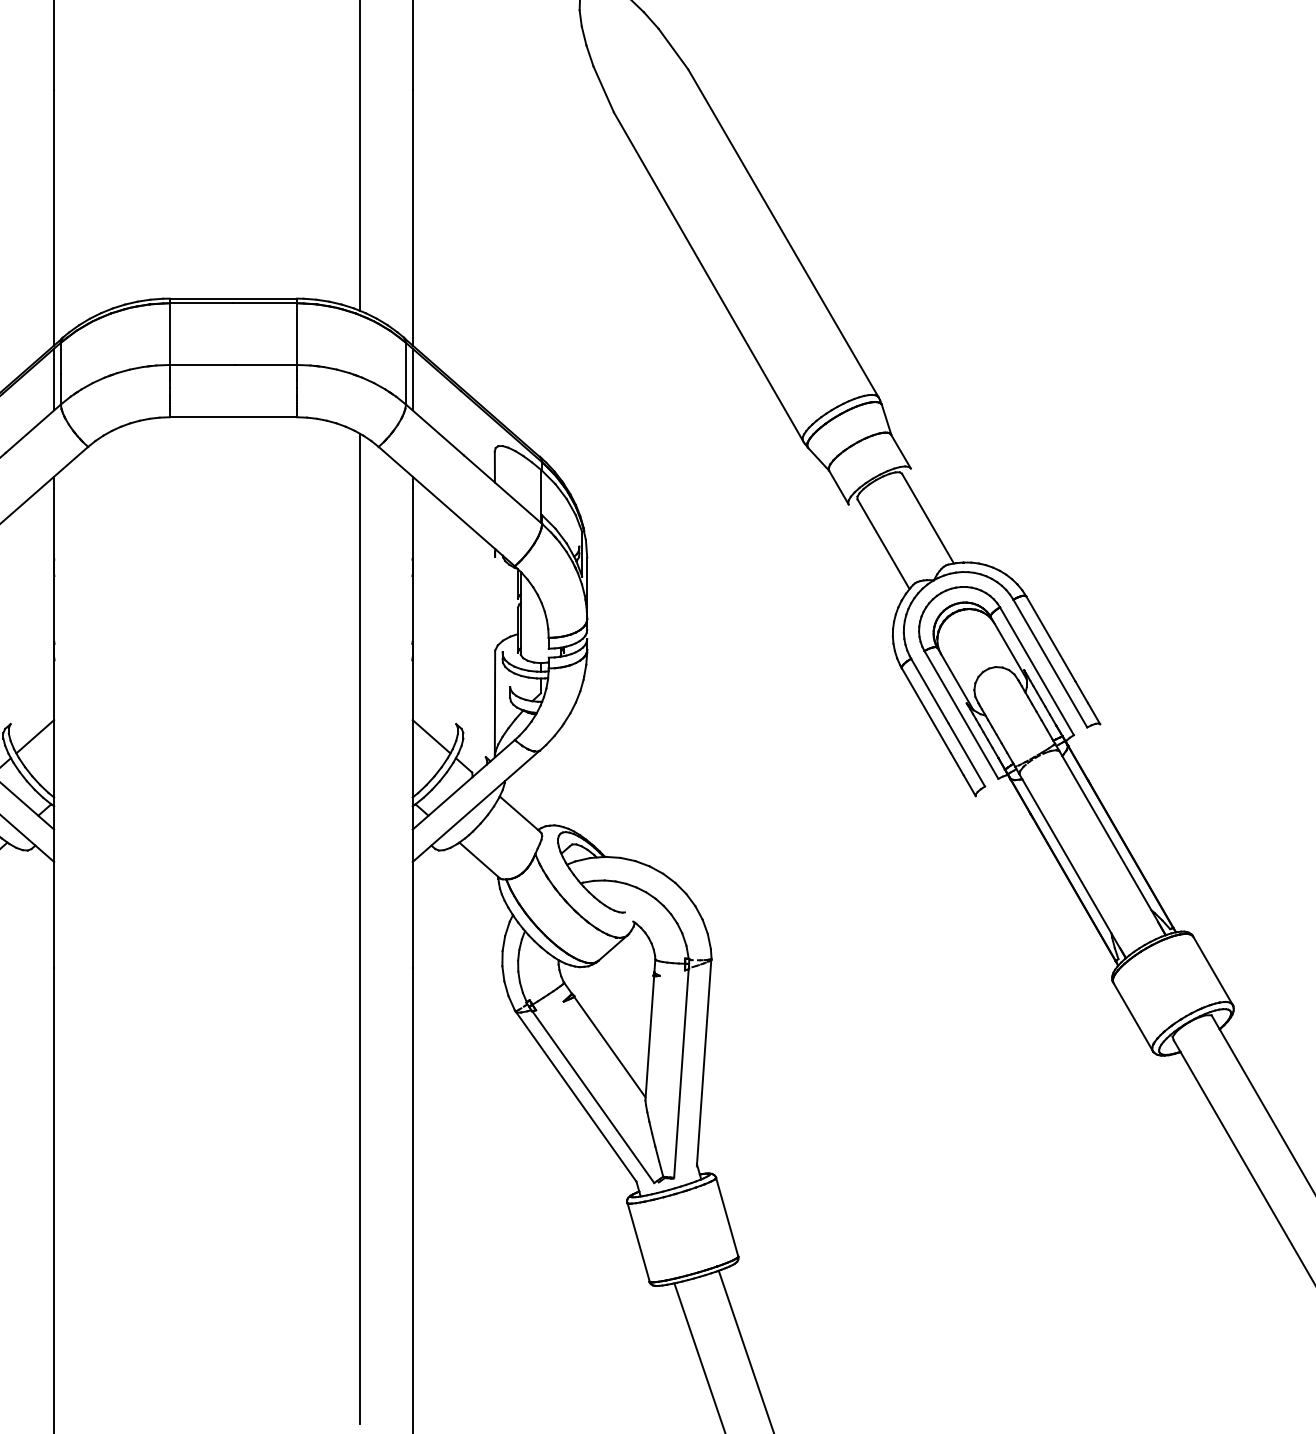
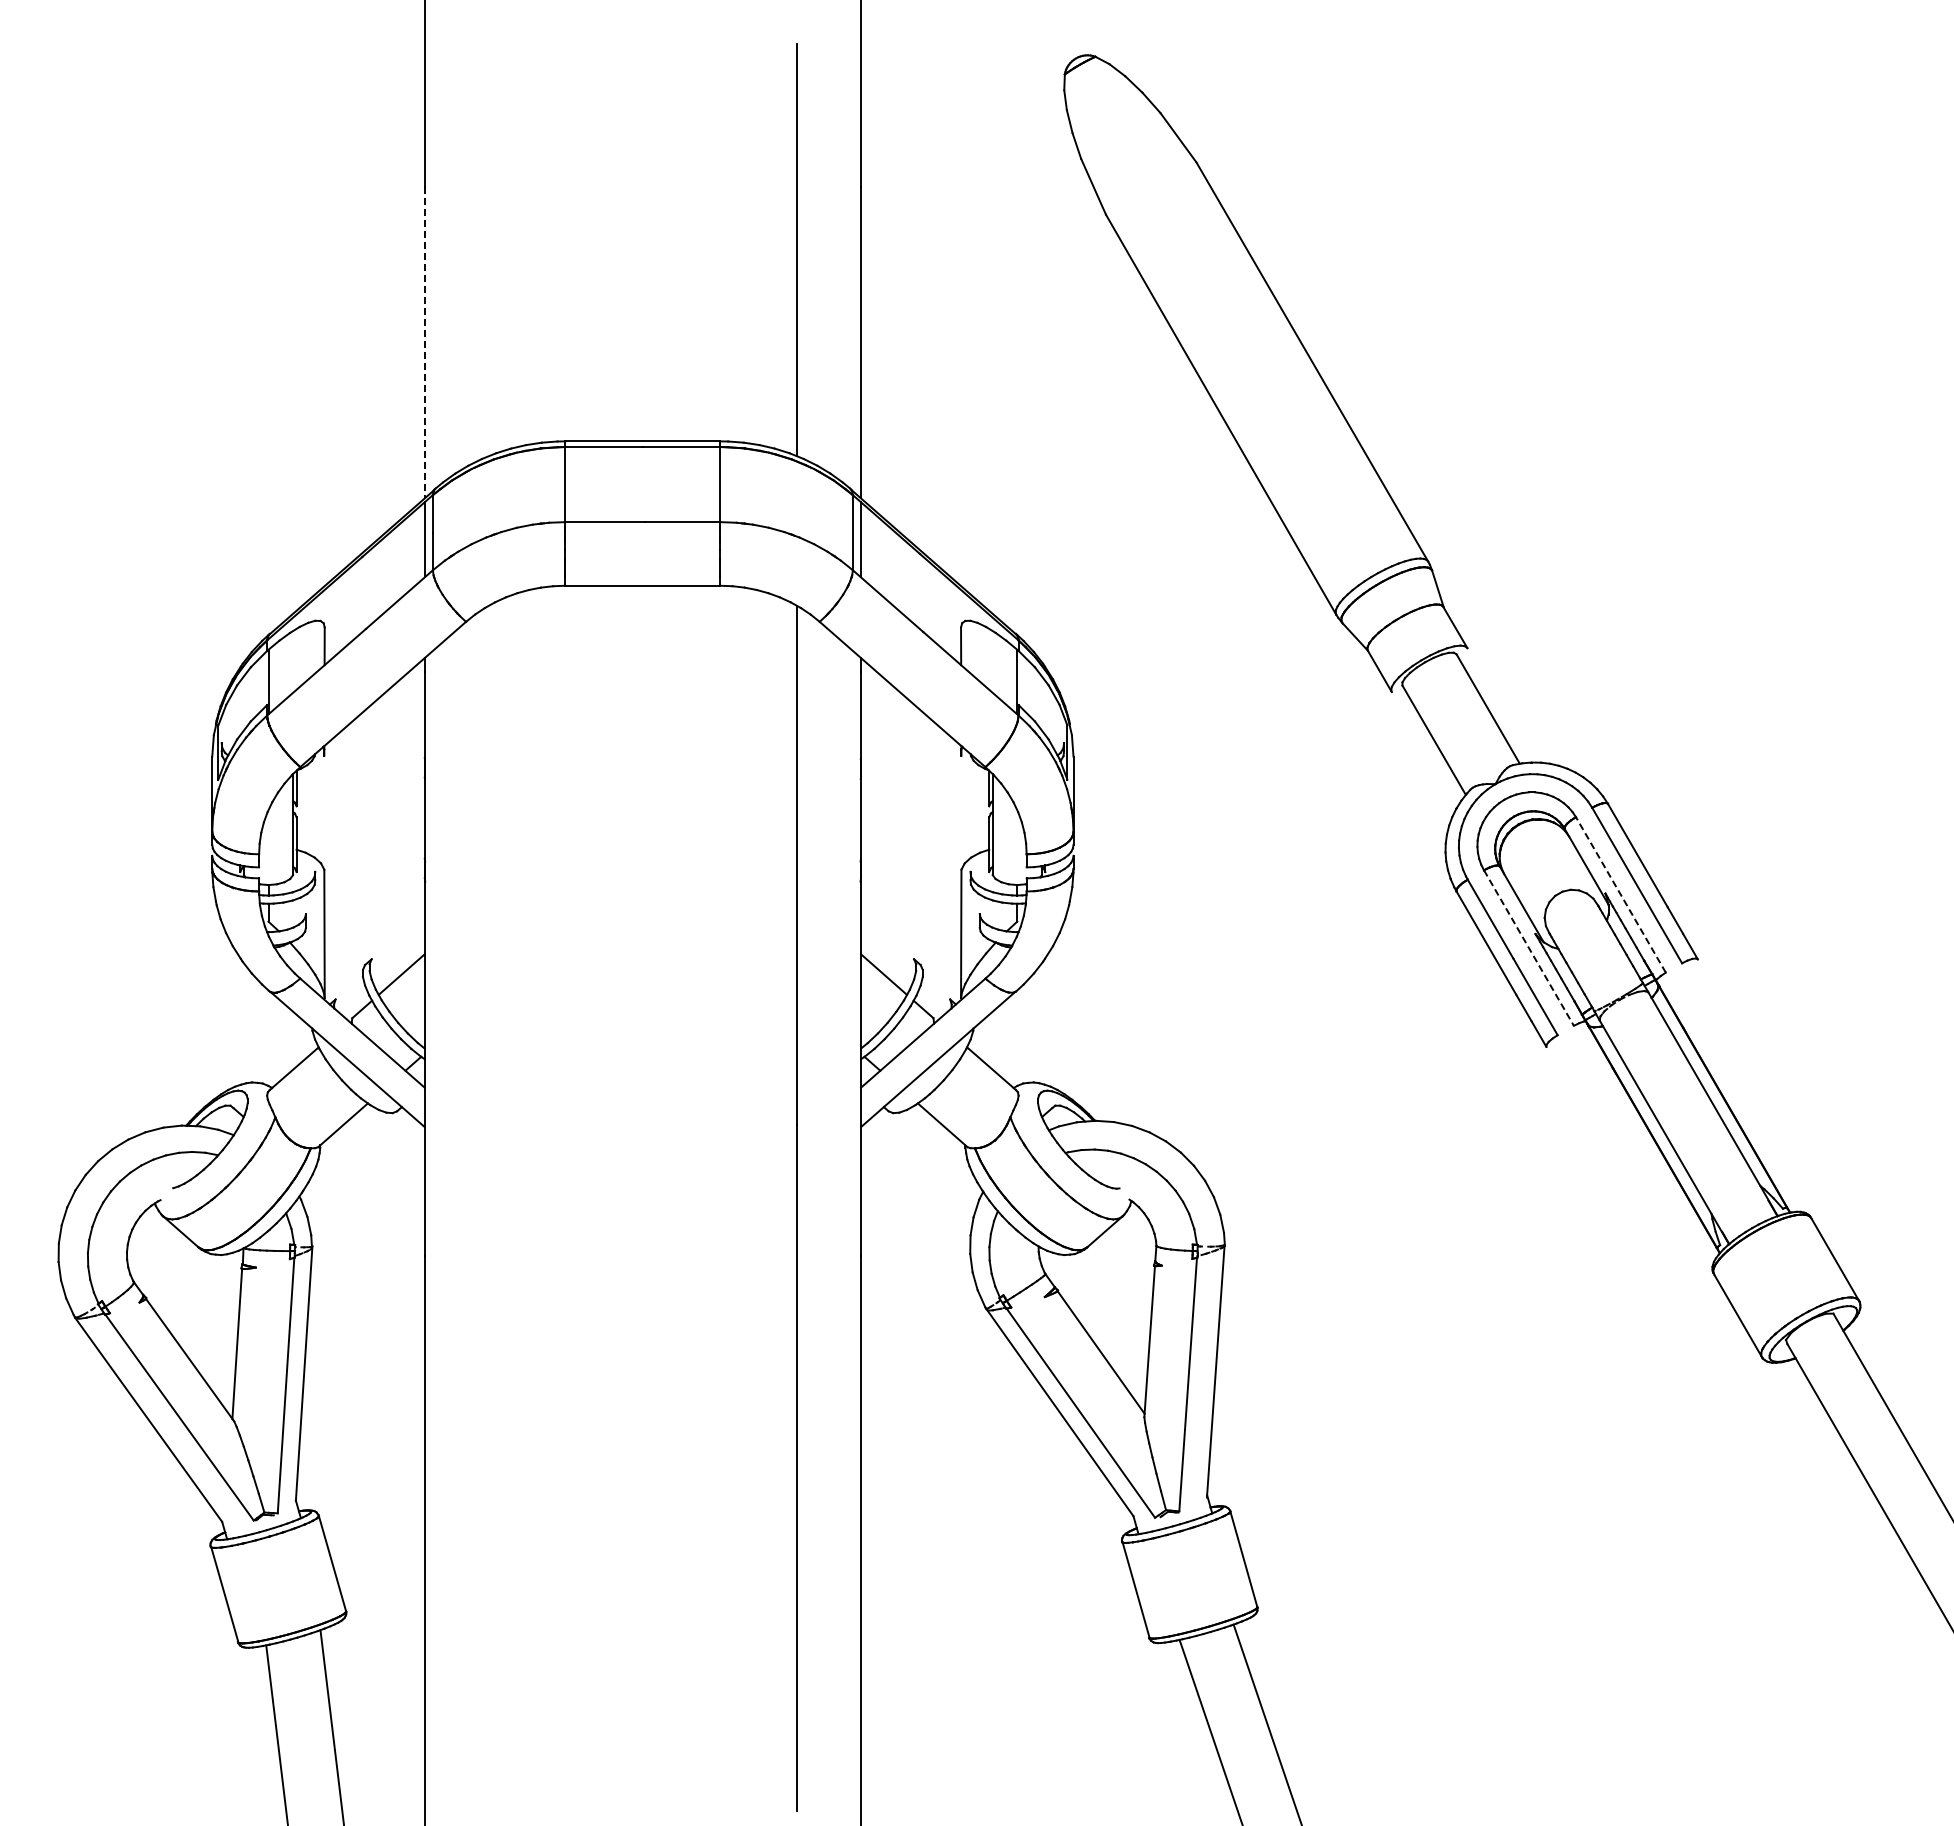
line: (54, 217) -> (424, 342), solid -> dashed
line: (1036, 670) -> (1620, 894), solid -> dashed
line: (961, 715) -> (1528, 948), solid -> dashed

